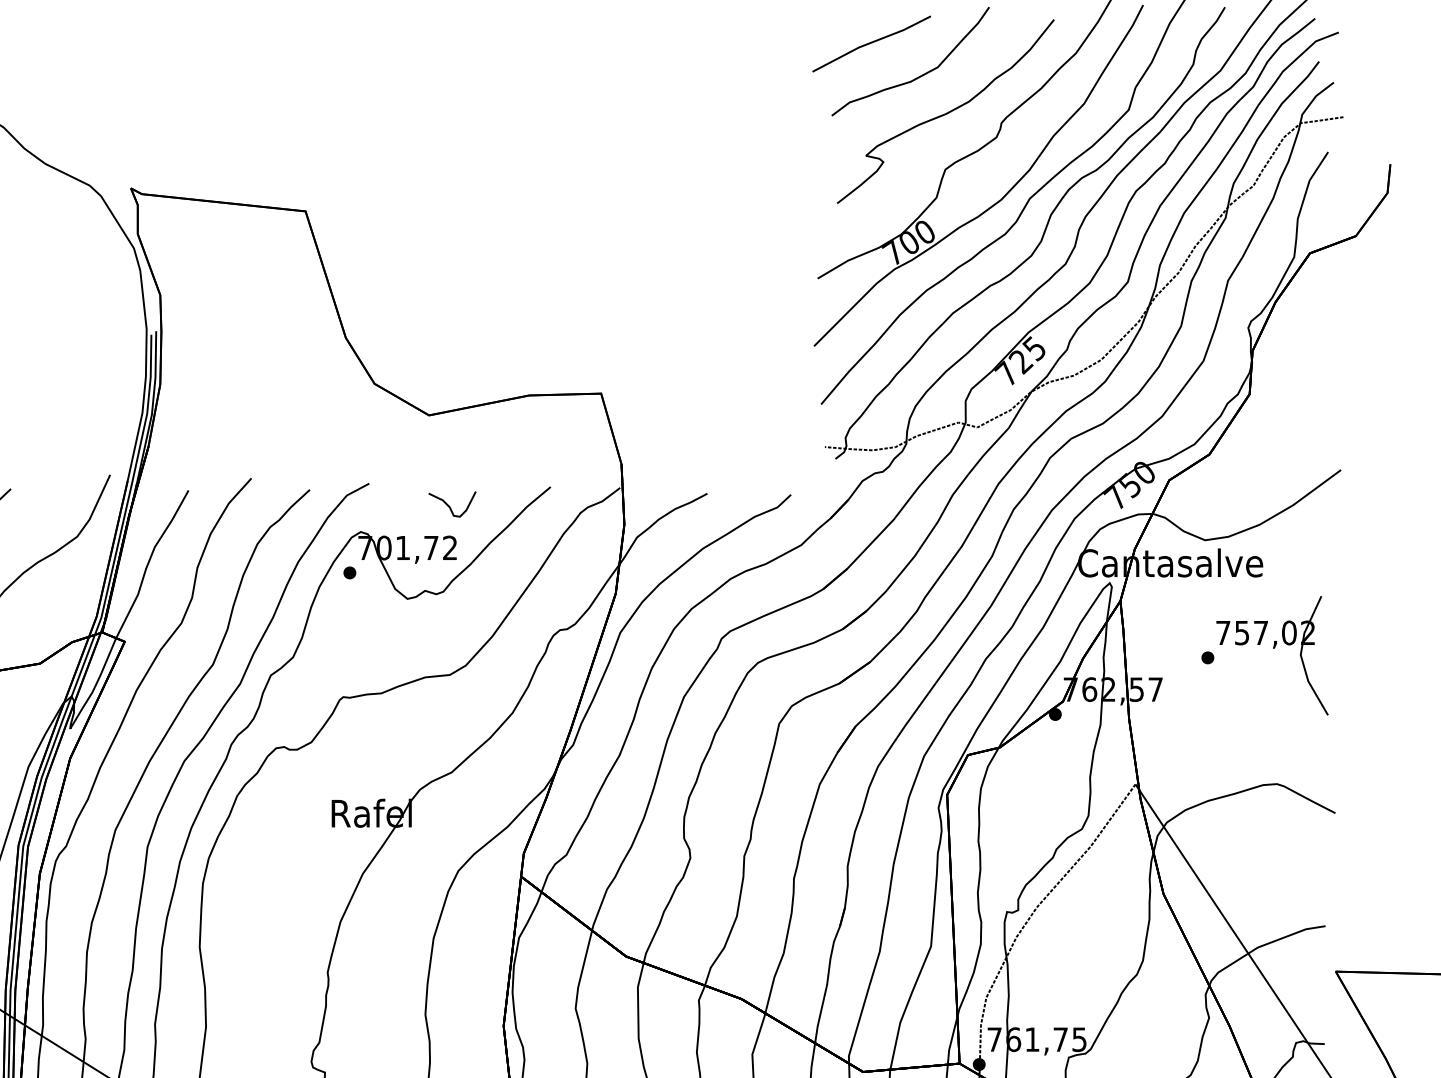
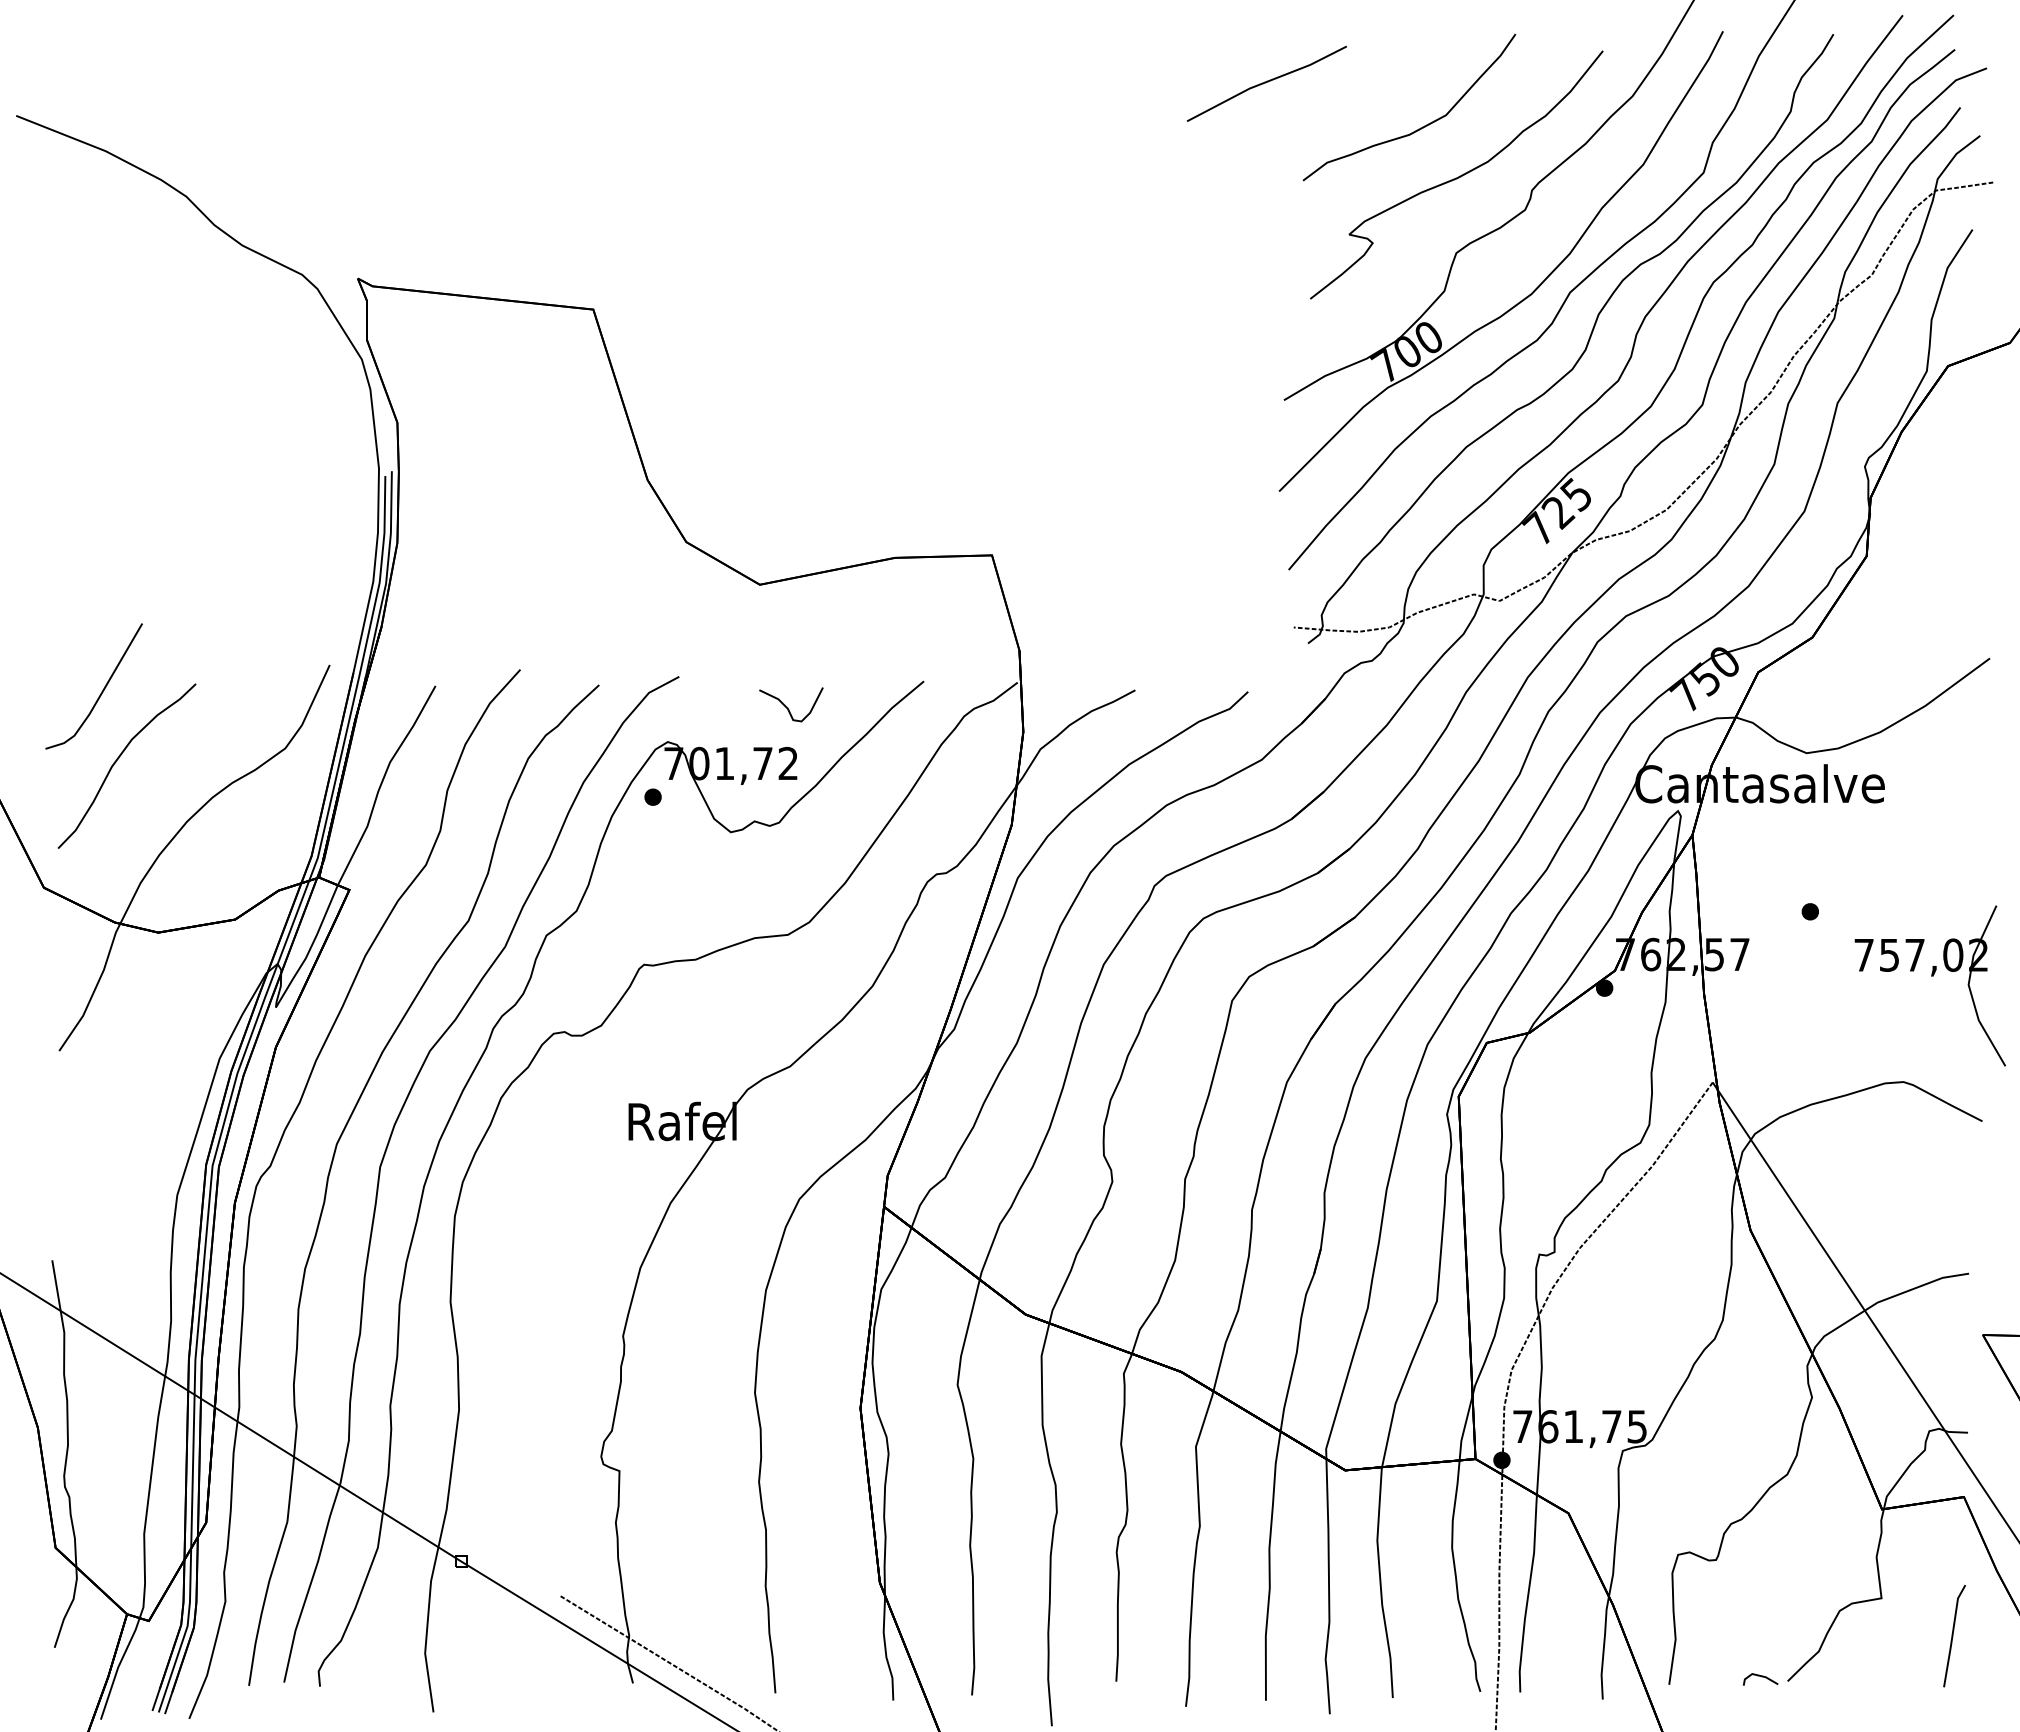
line: (871, 43) -> (1266, 82), moved
part: (1273, 648) -> (1931, 976), moved

